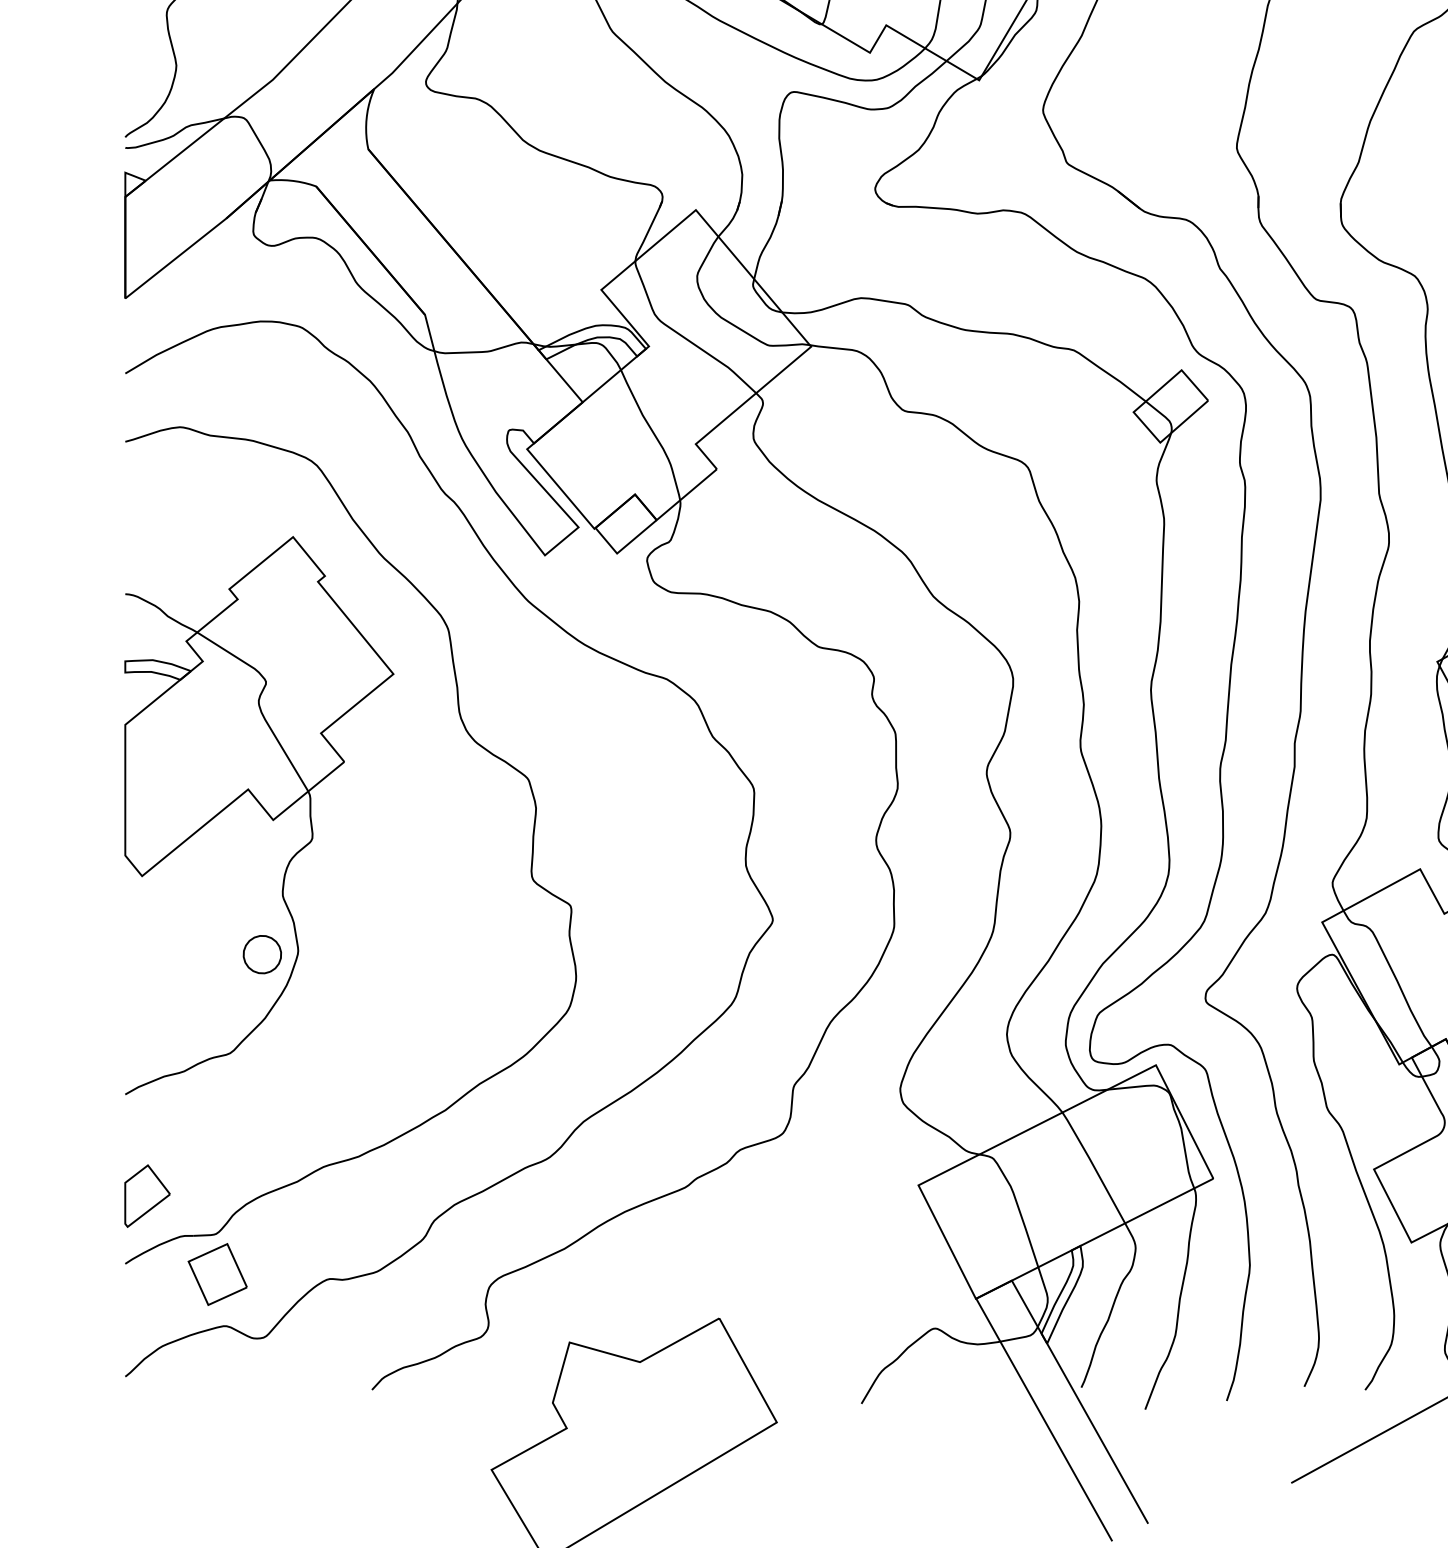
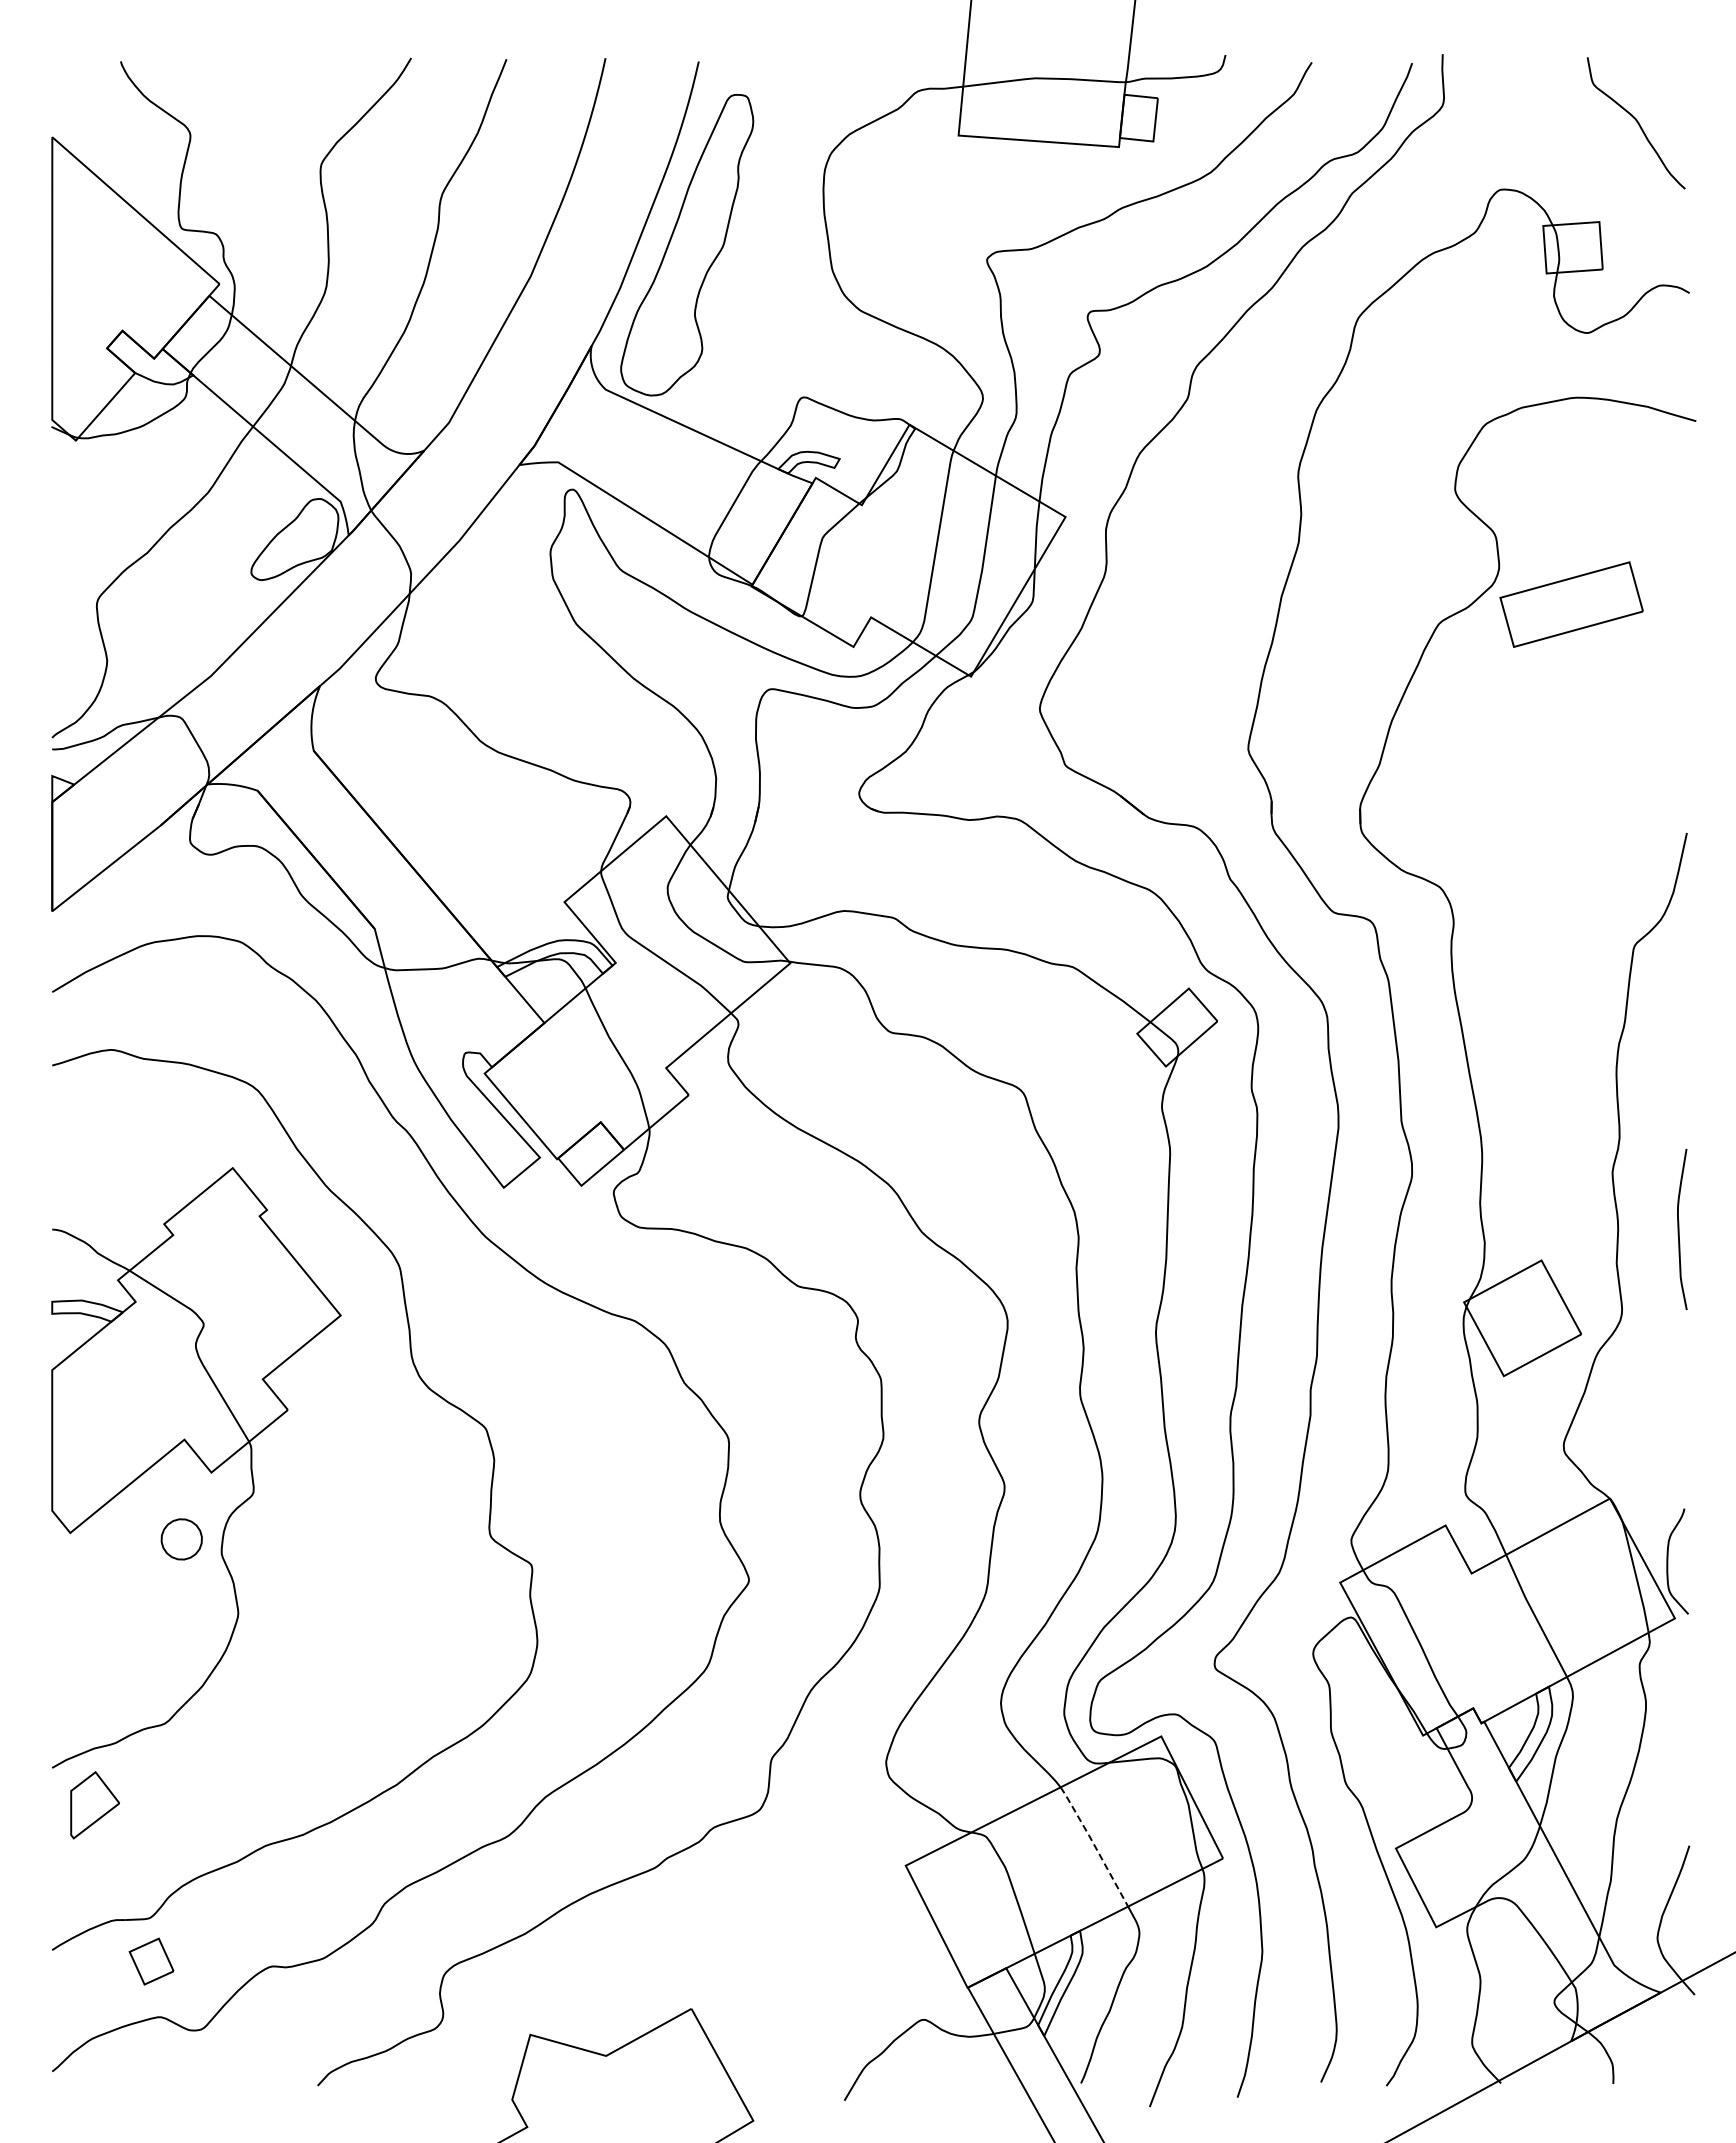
part: (262, 954) -> (181, 1539), moved
line: (1093, 1166) -> (1094, 1845), solid -> dashed
part: (146, 1196) -> (94, 1805), moved
part: (217, 1274) -> (151, 1961), size x0.7

